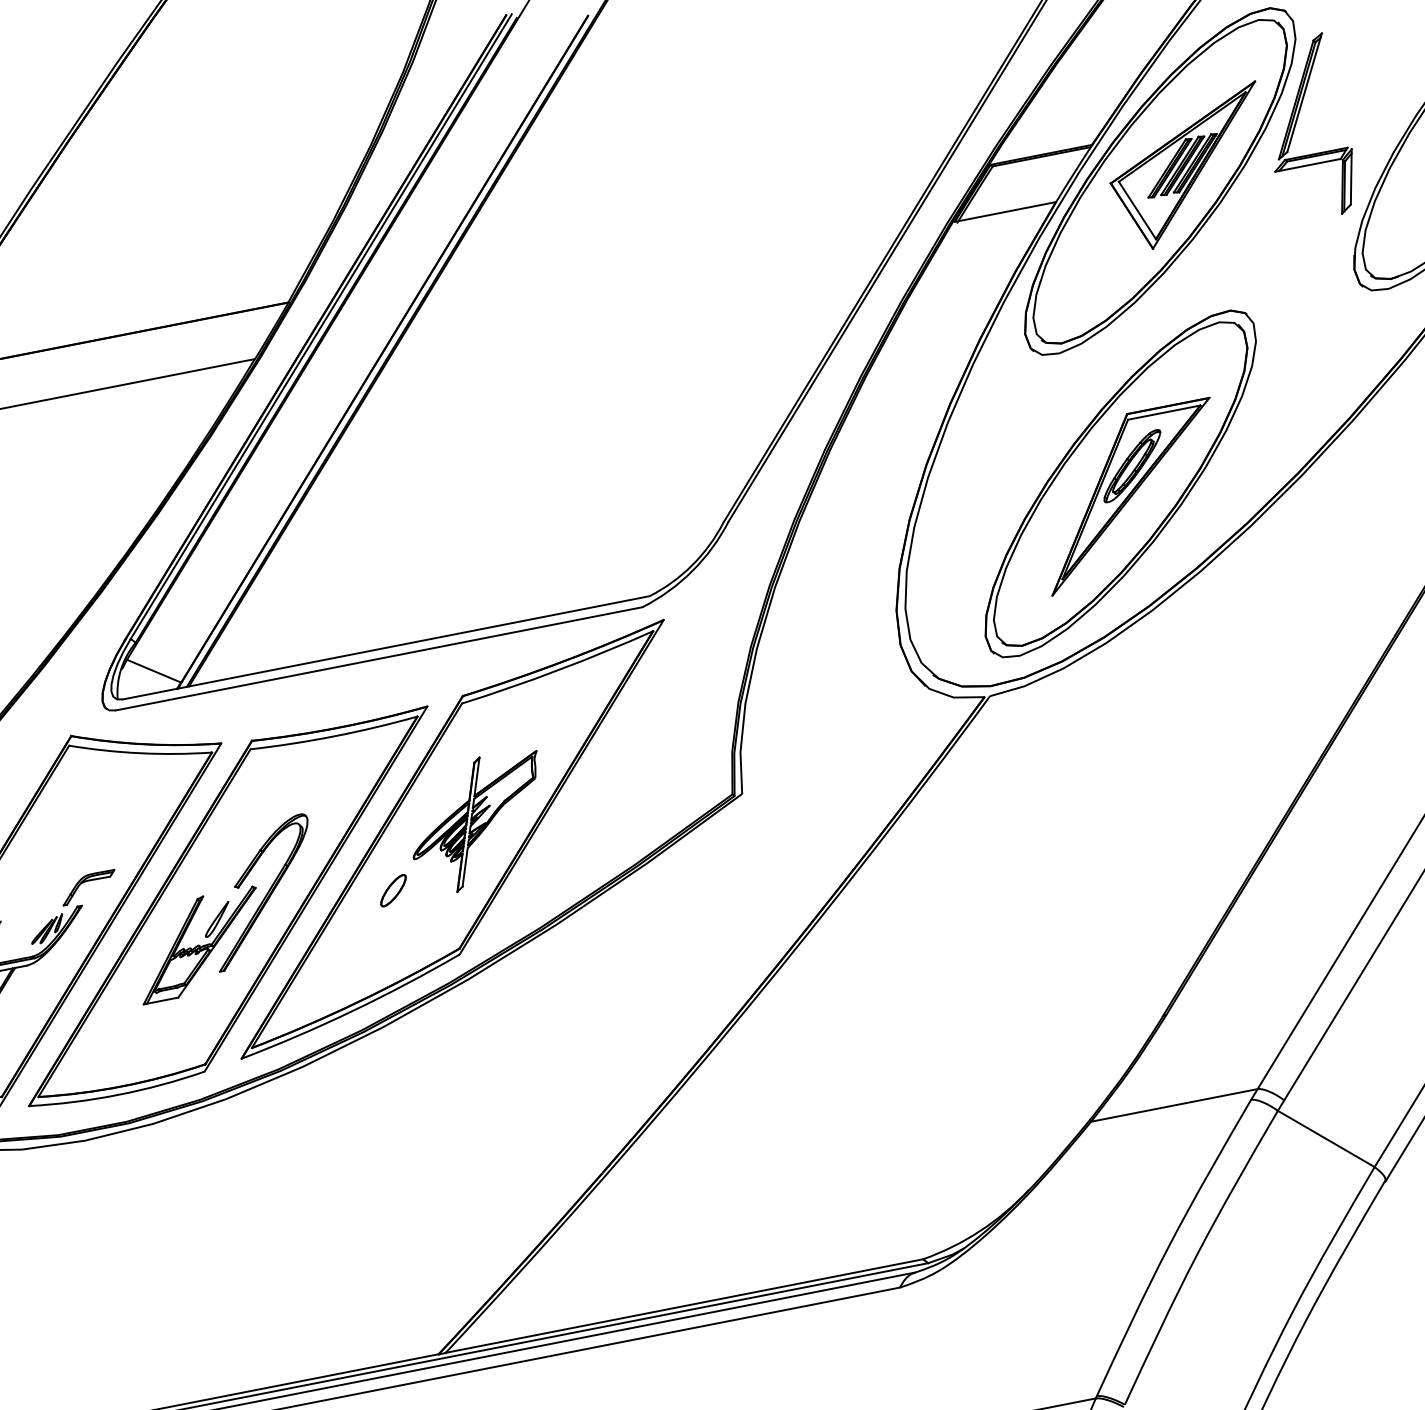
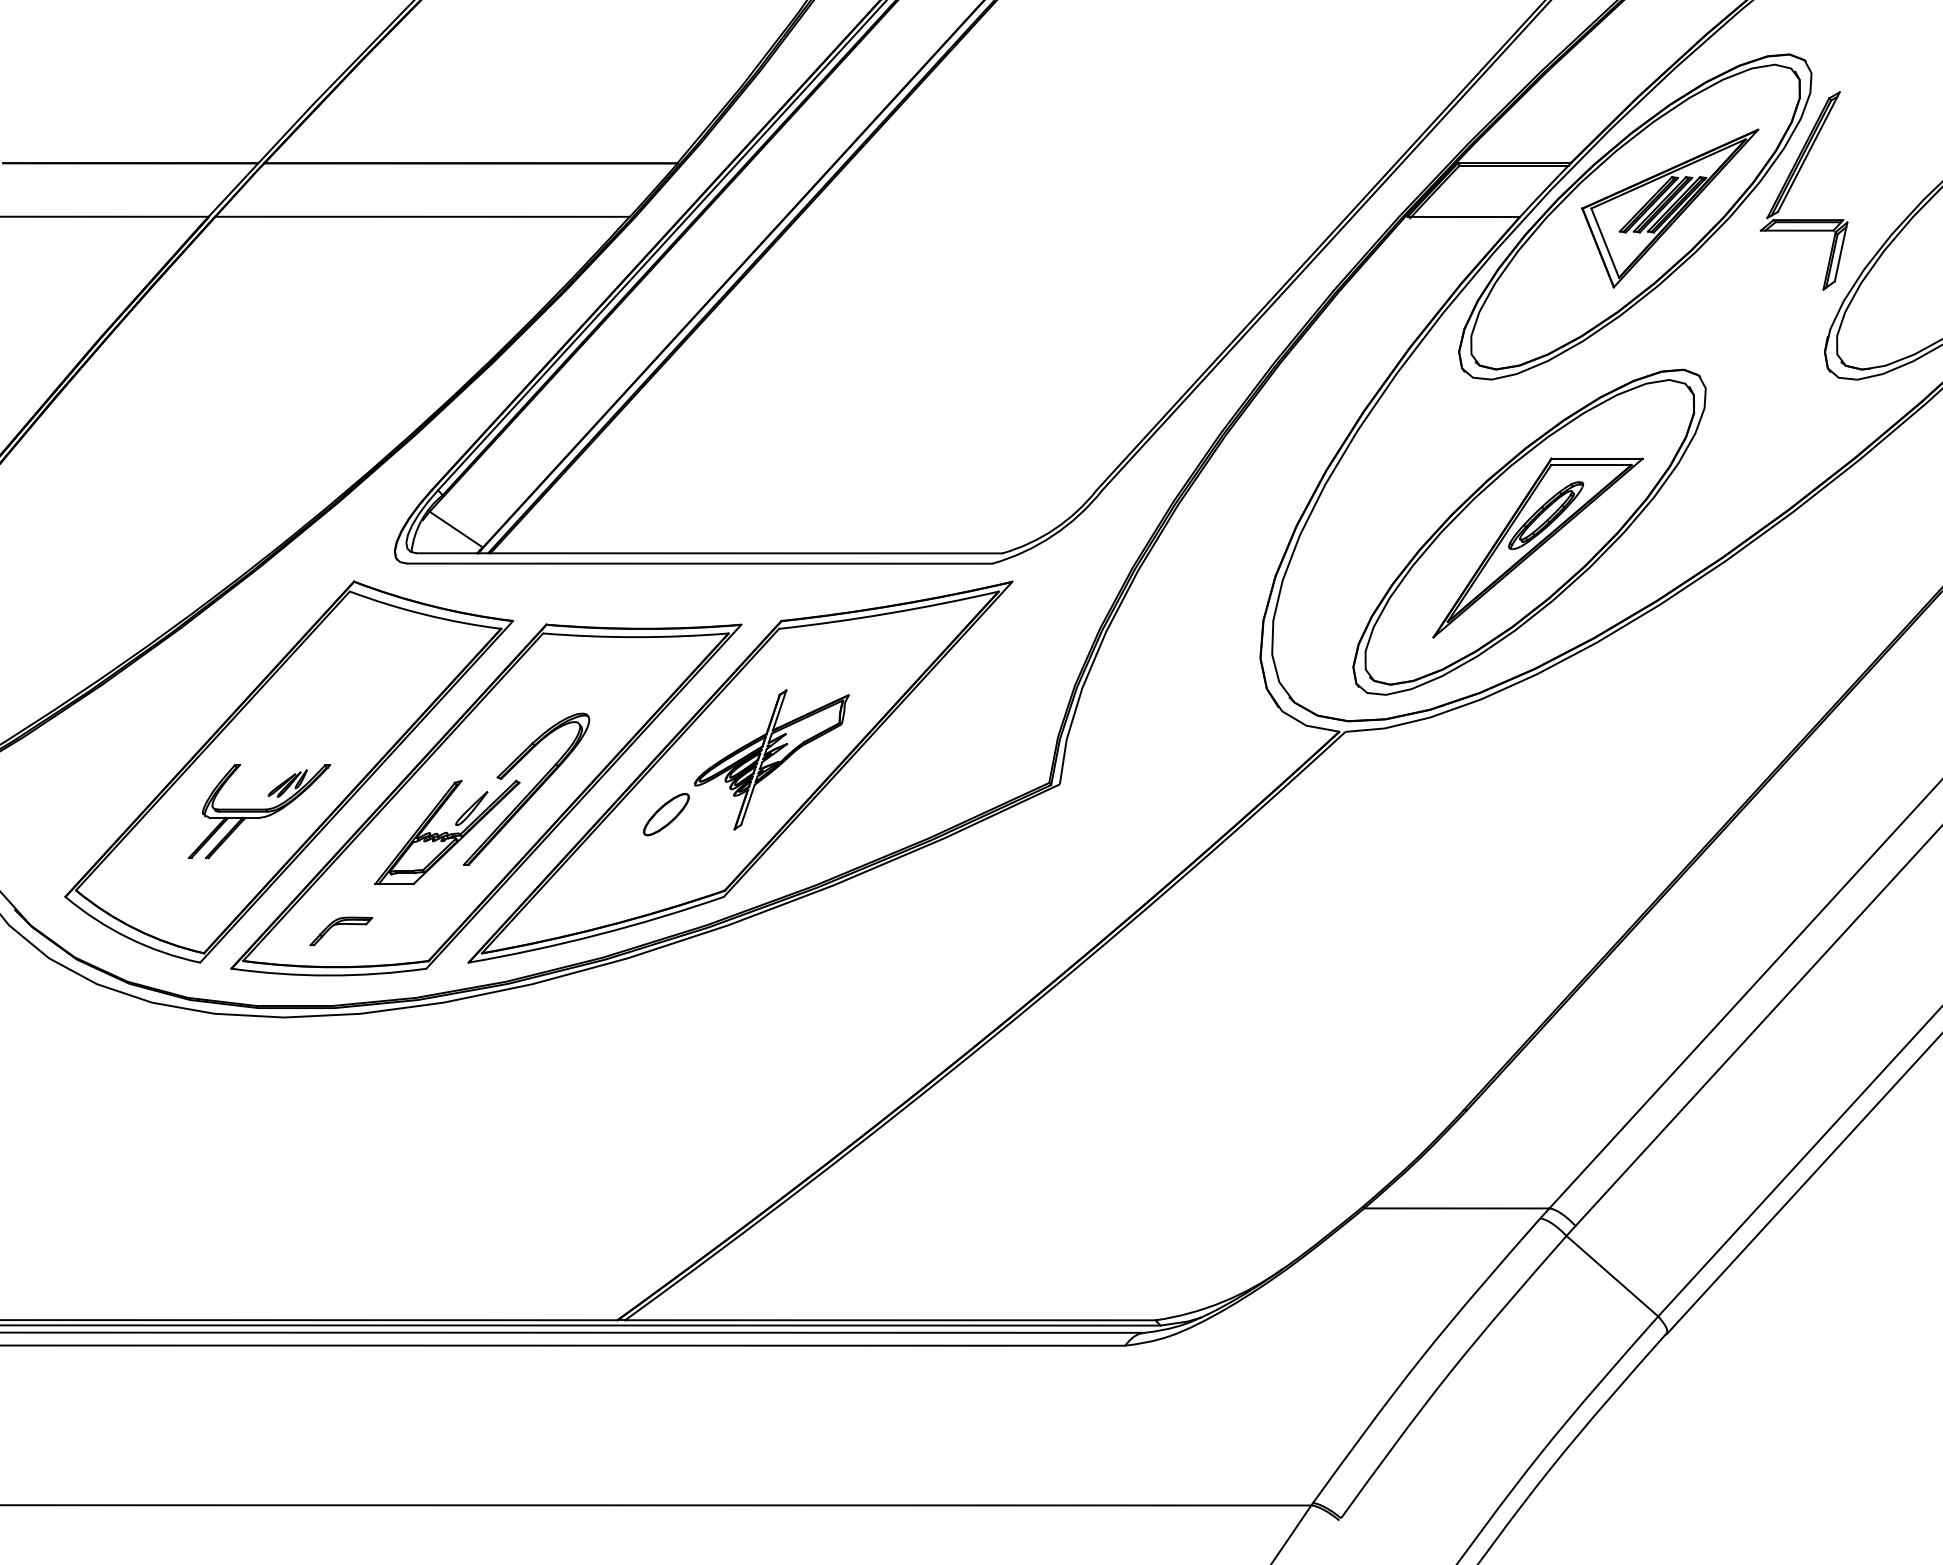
part: (85, 882) -> (338, 925), moved
part: (393, 890) -> (666, 814), size x1.4

